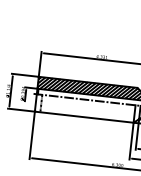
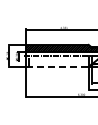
line: (84, 118) -> (57, 67), solid -> dashed

